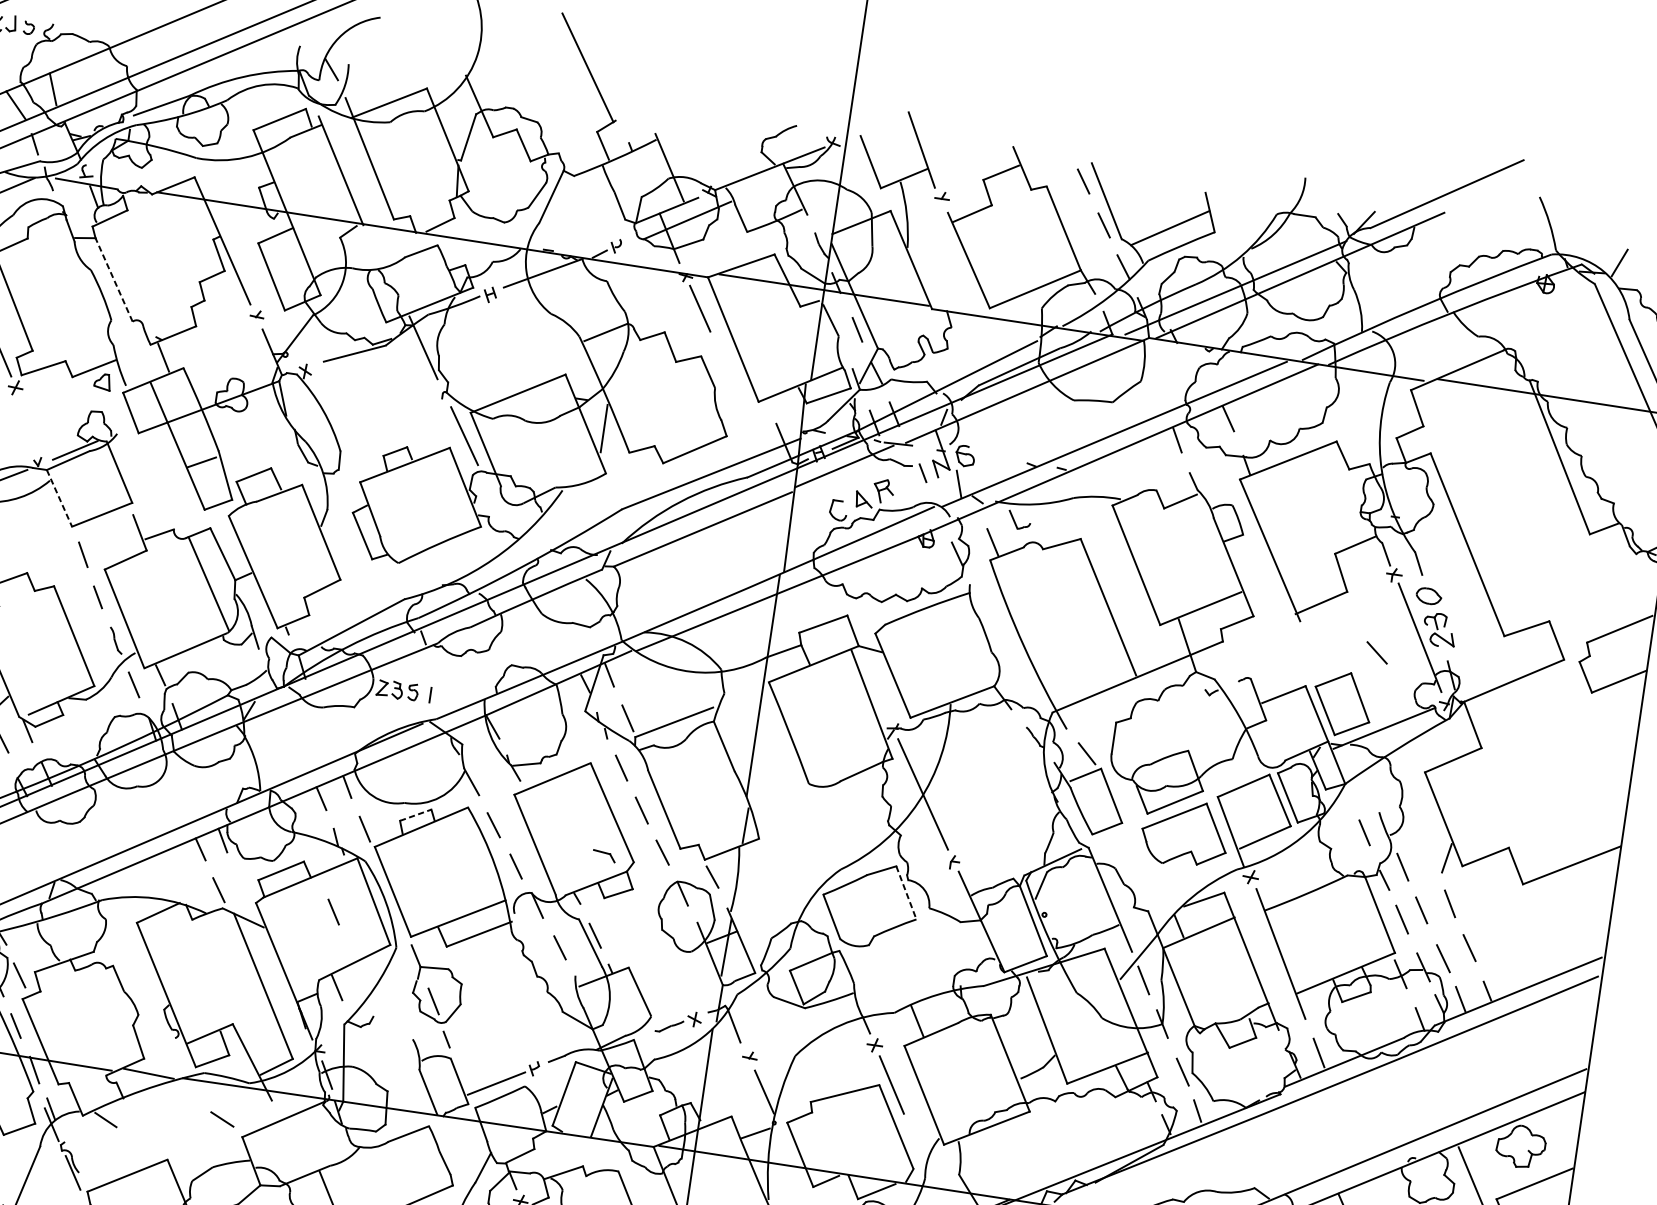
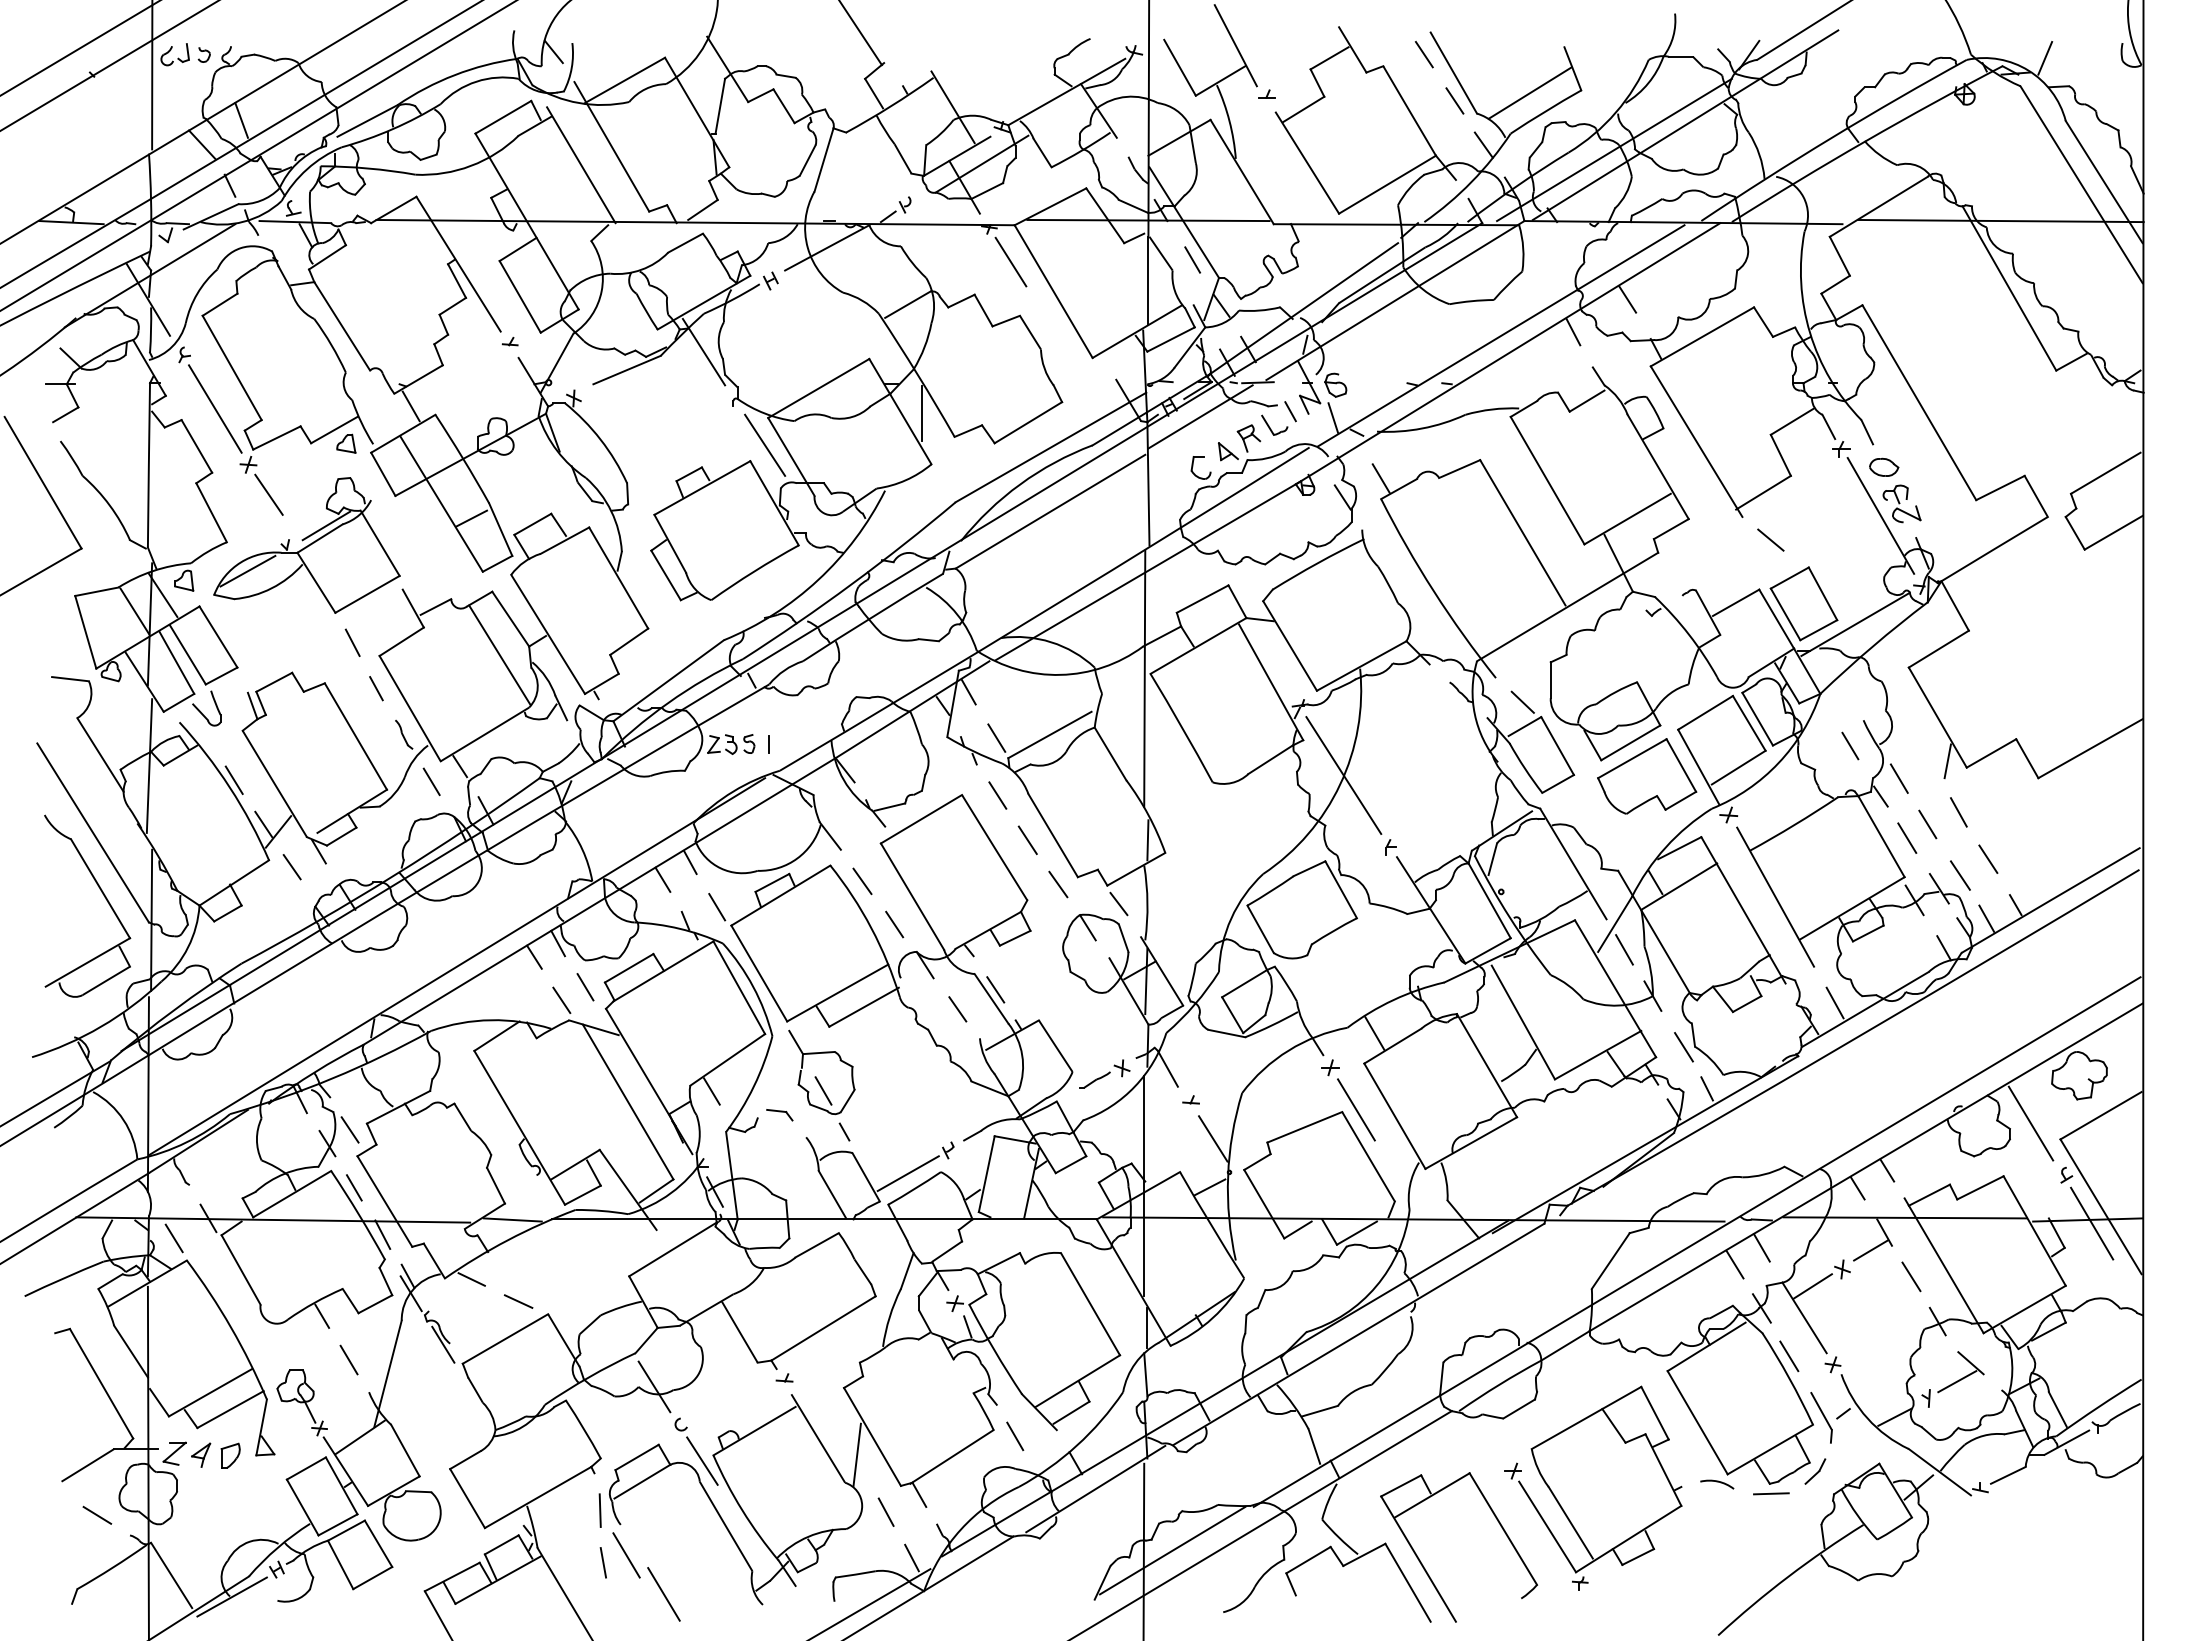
line: (113, 279) -> (341, 325), dashed -> solid
line: (29, 415) -> (268, 494), added
line: (59, 498) -> (316, 582), dashed -> solid
part: (1019, 519) -> (1274, 424), moved
line: (1376, 652) -> (1770, 539), moved
line: (415, 814) -> (772, 882), dashed -> solid
part: (603, 856) -> (779, 1115), moved
line: (906, 892) -> (1341, 889), dashed -> solid
line: (333, 912) -> (585, 987), moved
line: (222, 1119) -> (518, 1301), moved

